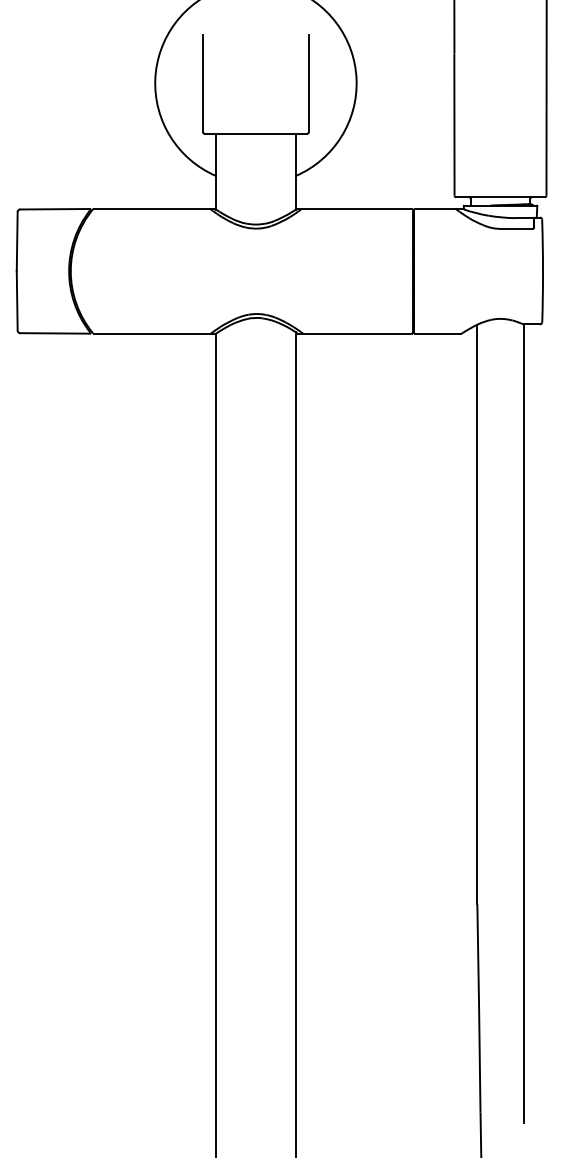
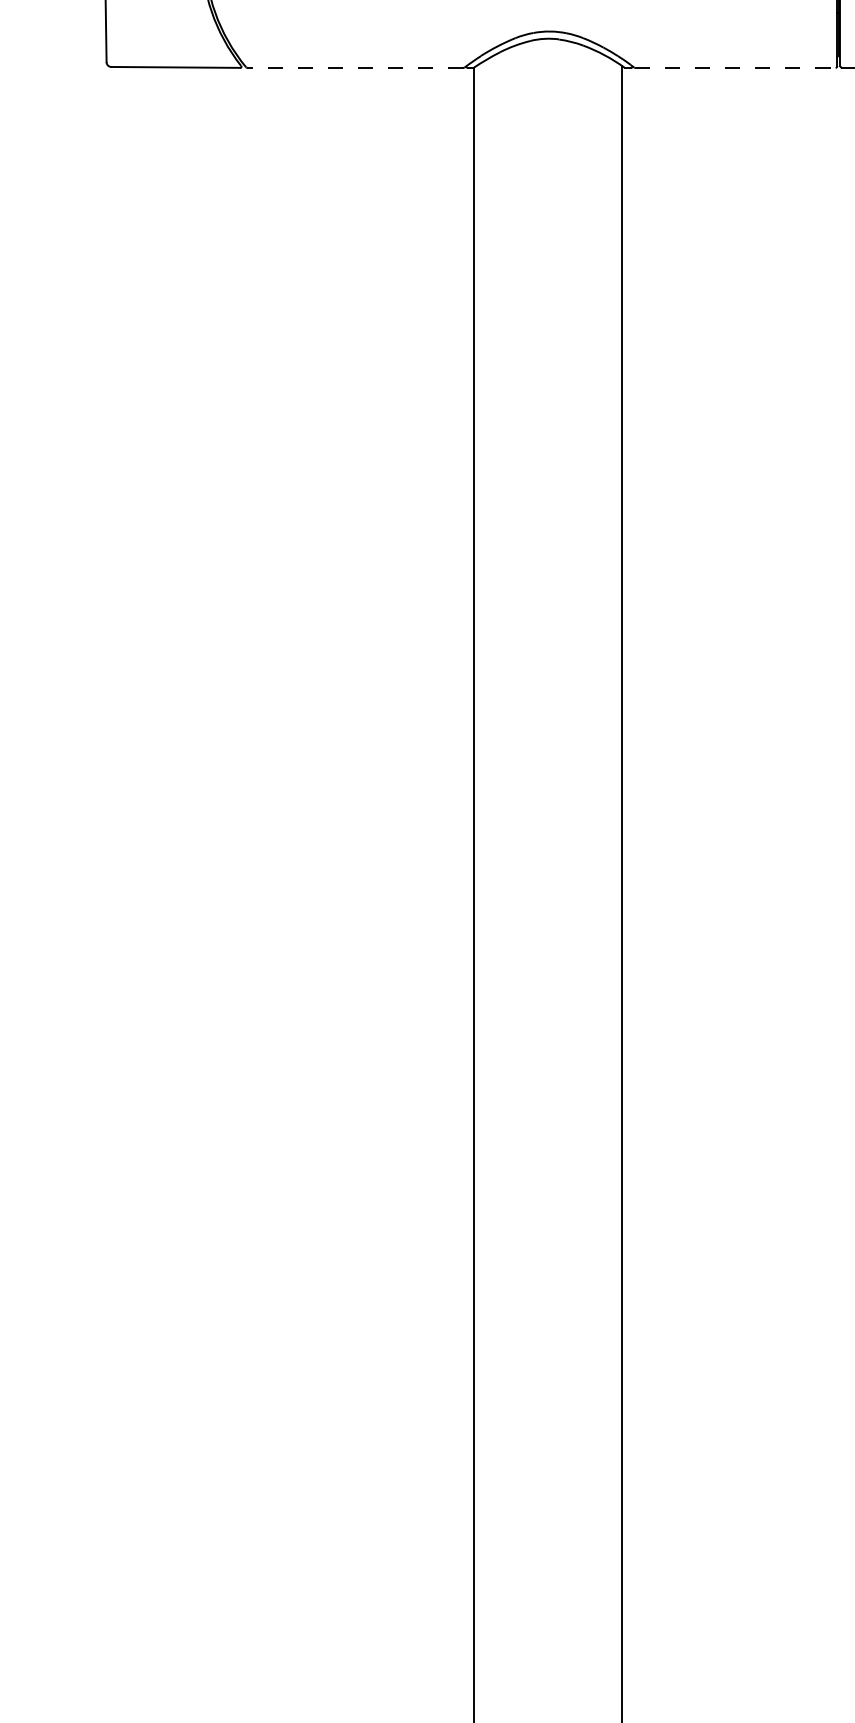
line: (151, 333) -> (354, 67), solid -> dashed
line: (357, 333) -> (735, 67), solid -> dashed

